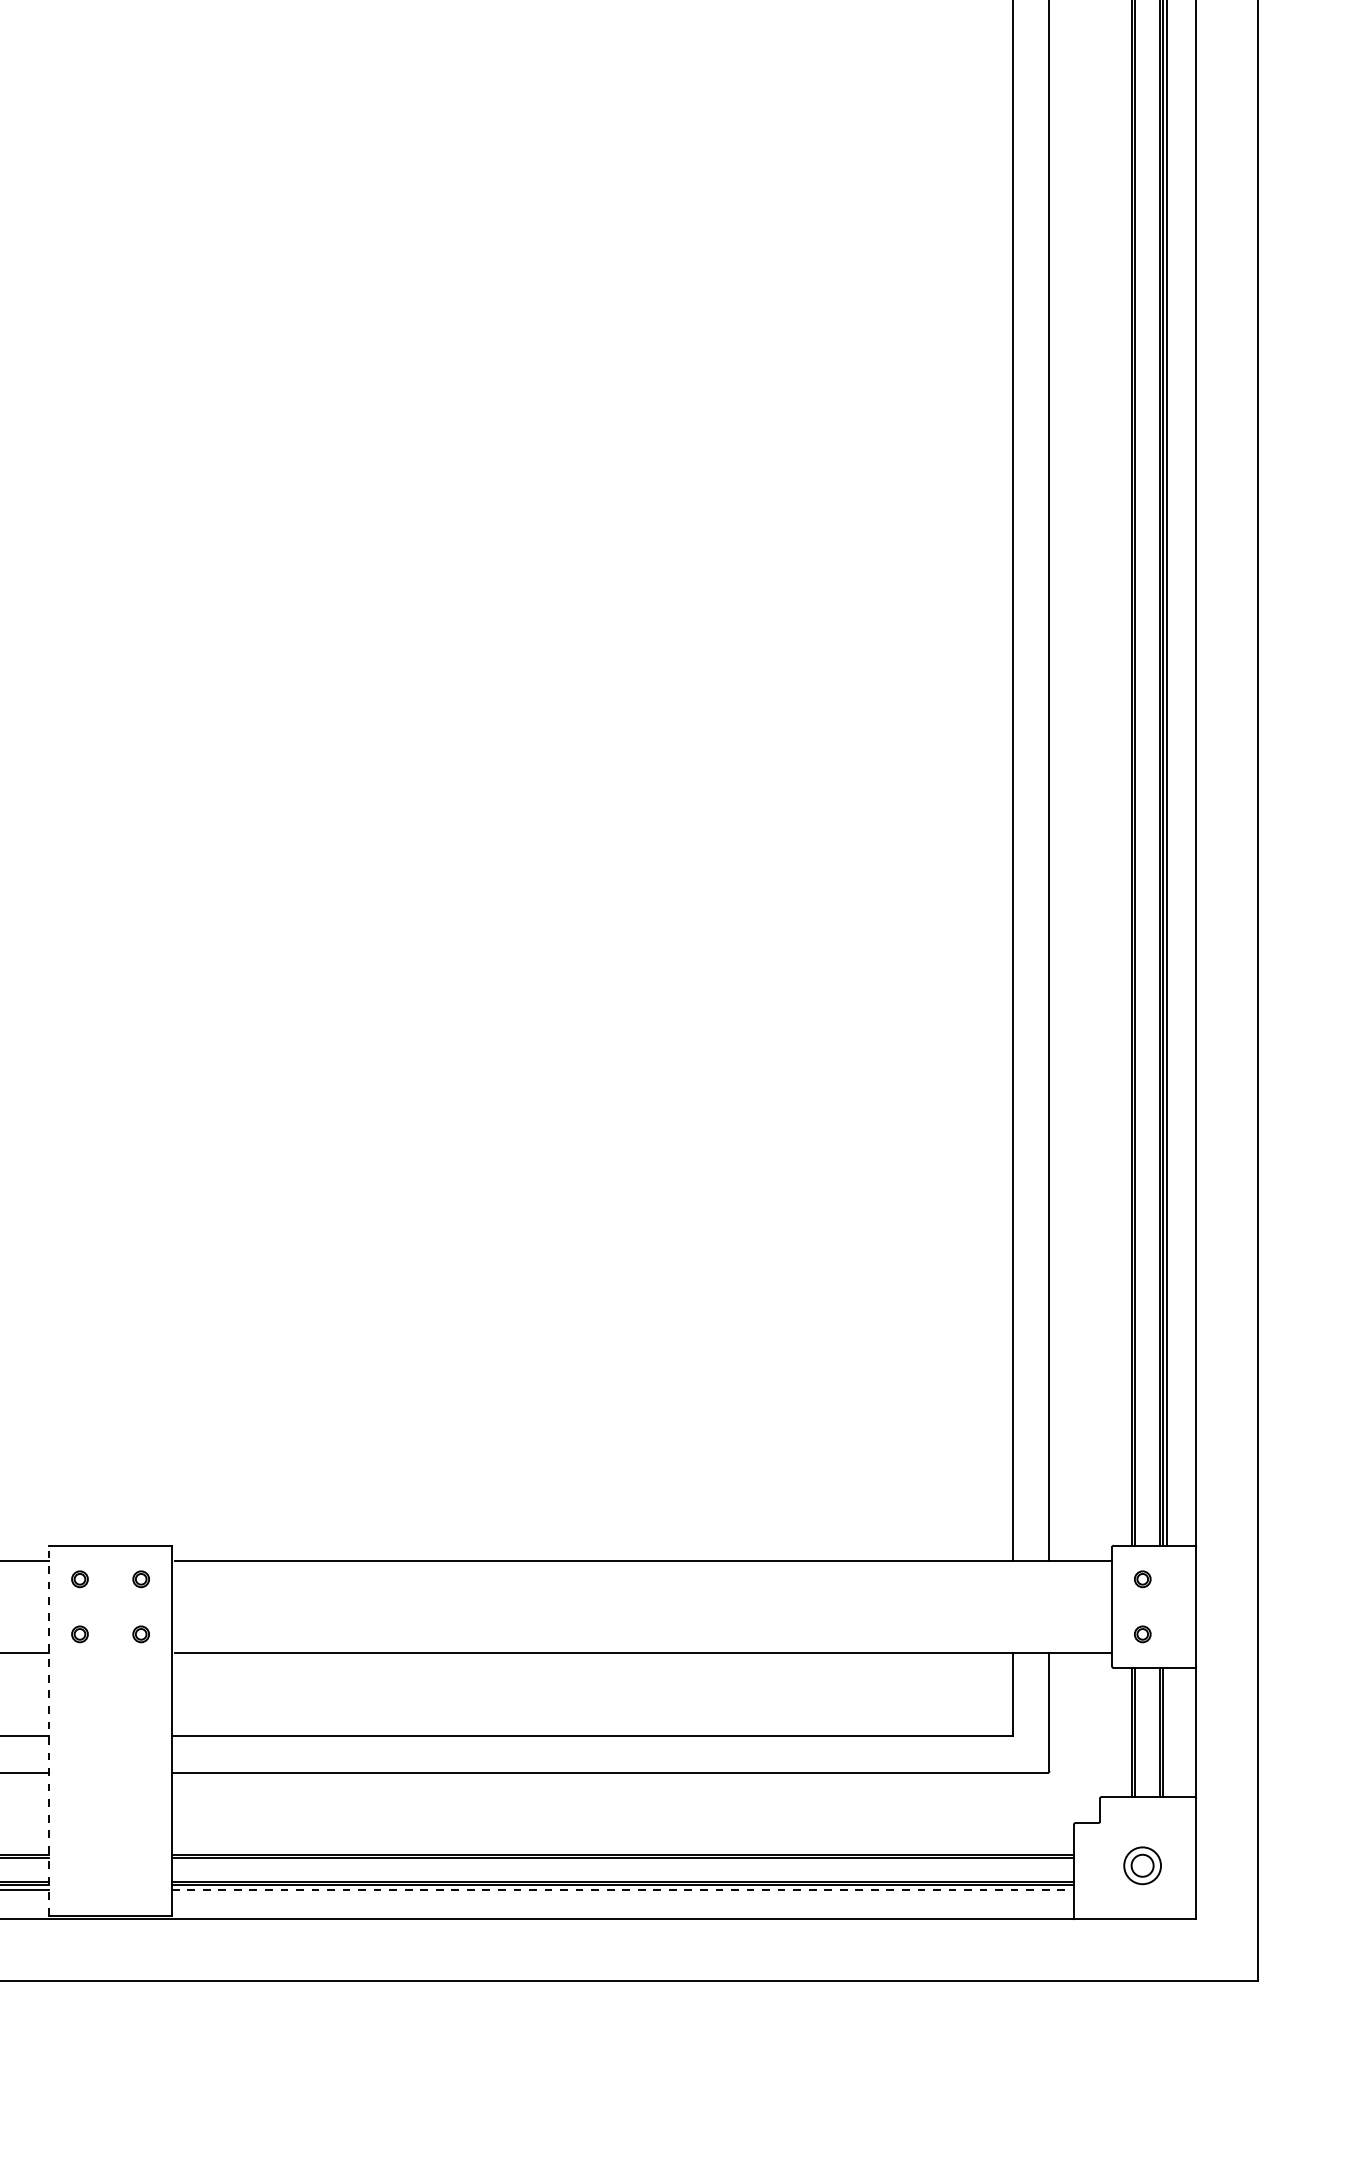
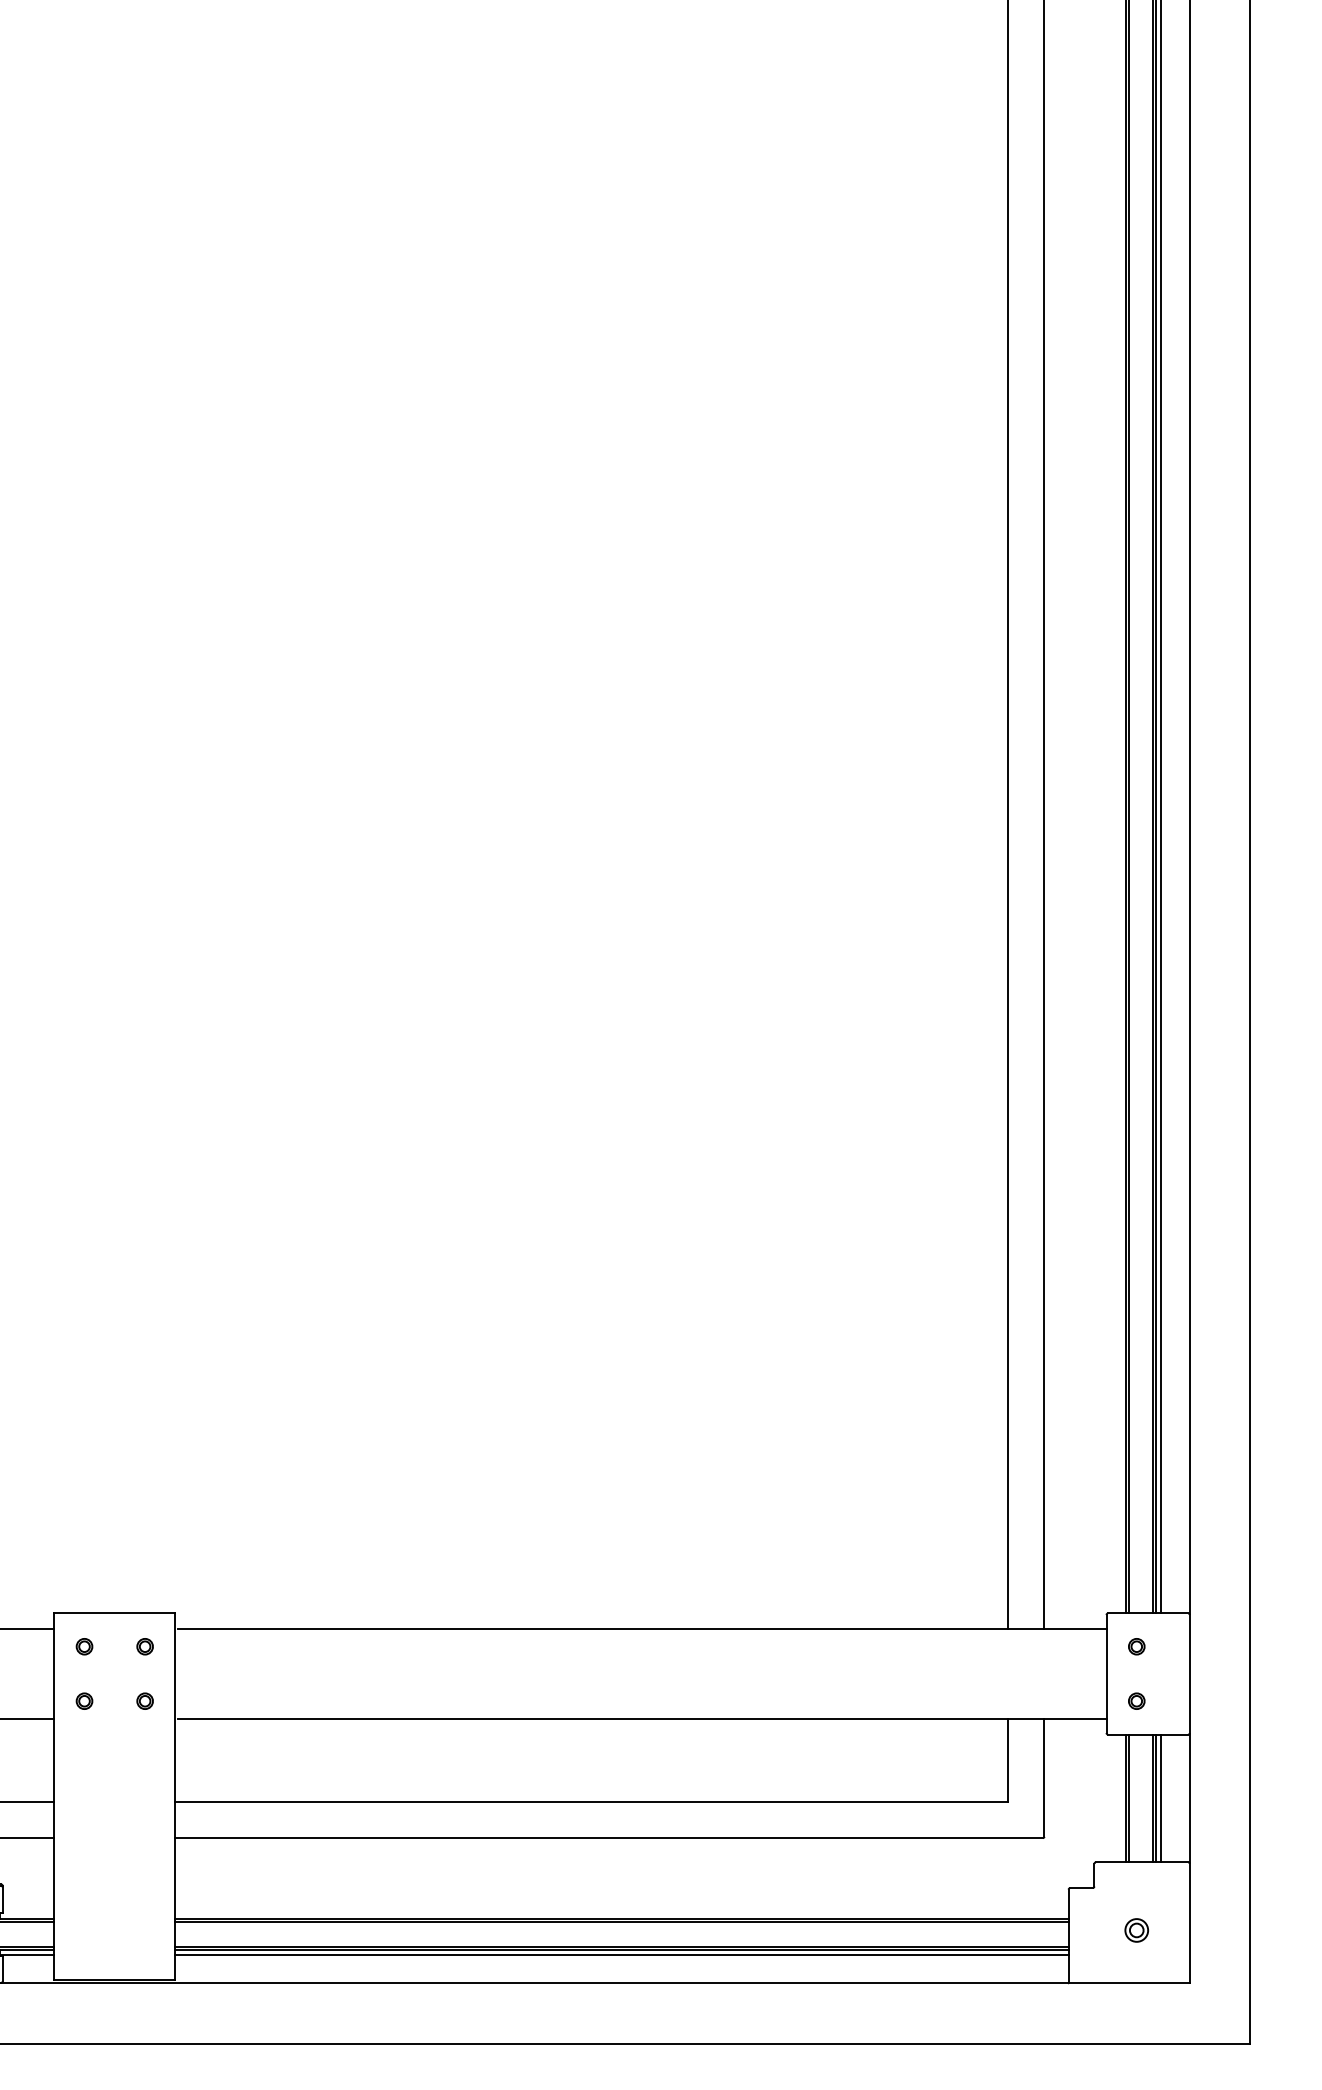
line: (49, 1730) -> (54, 1796), dashed -> solid
line: (1167, 1732) -> (1161, 1798), added
part: (1142, 1865) -> (1136, 1930), size x0.62
line: (623, 1890) -> (622, 1954), dashed -> solid

